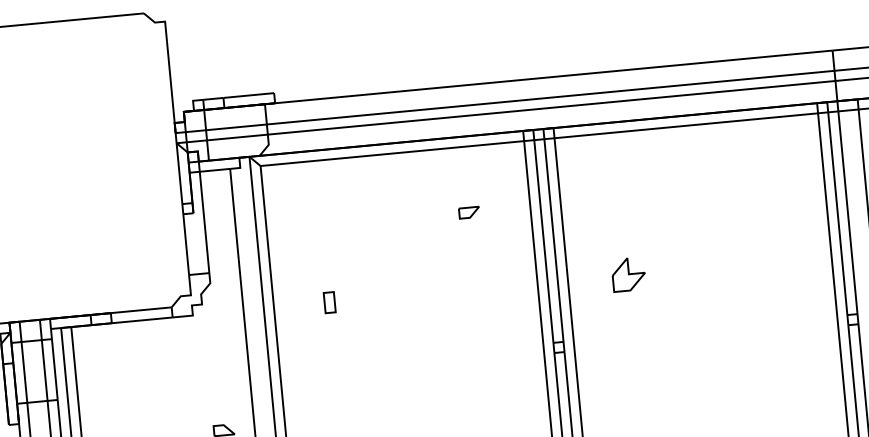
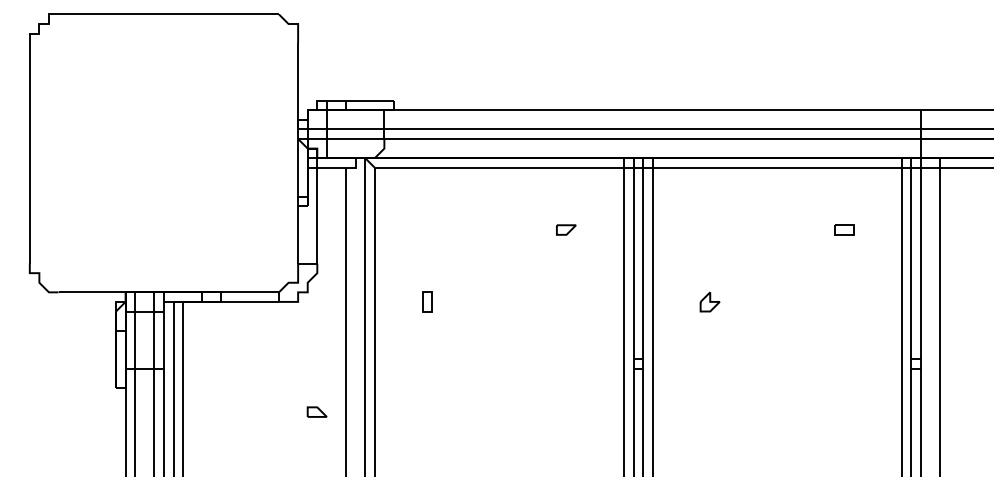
part: (763, 184) -> (844, 229), added
part: (627, 274) -> (709, 301), size x0.62

